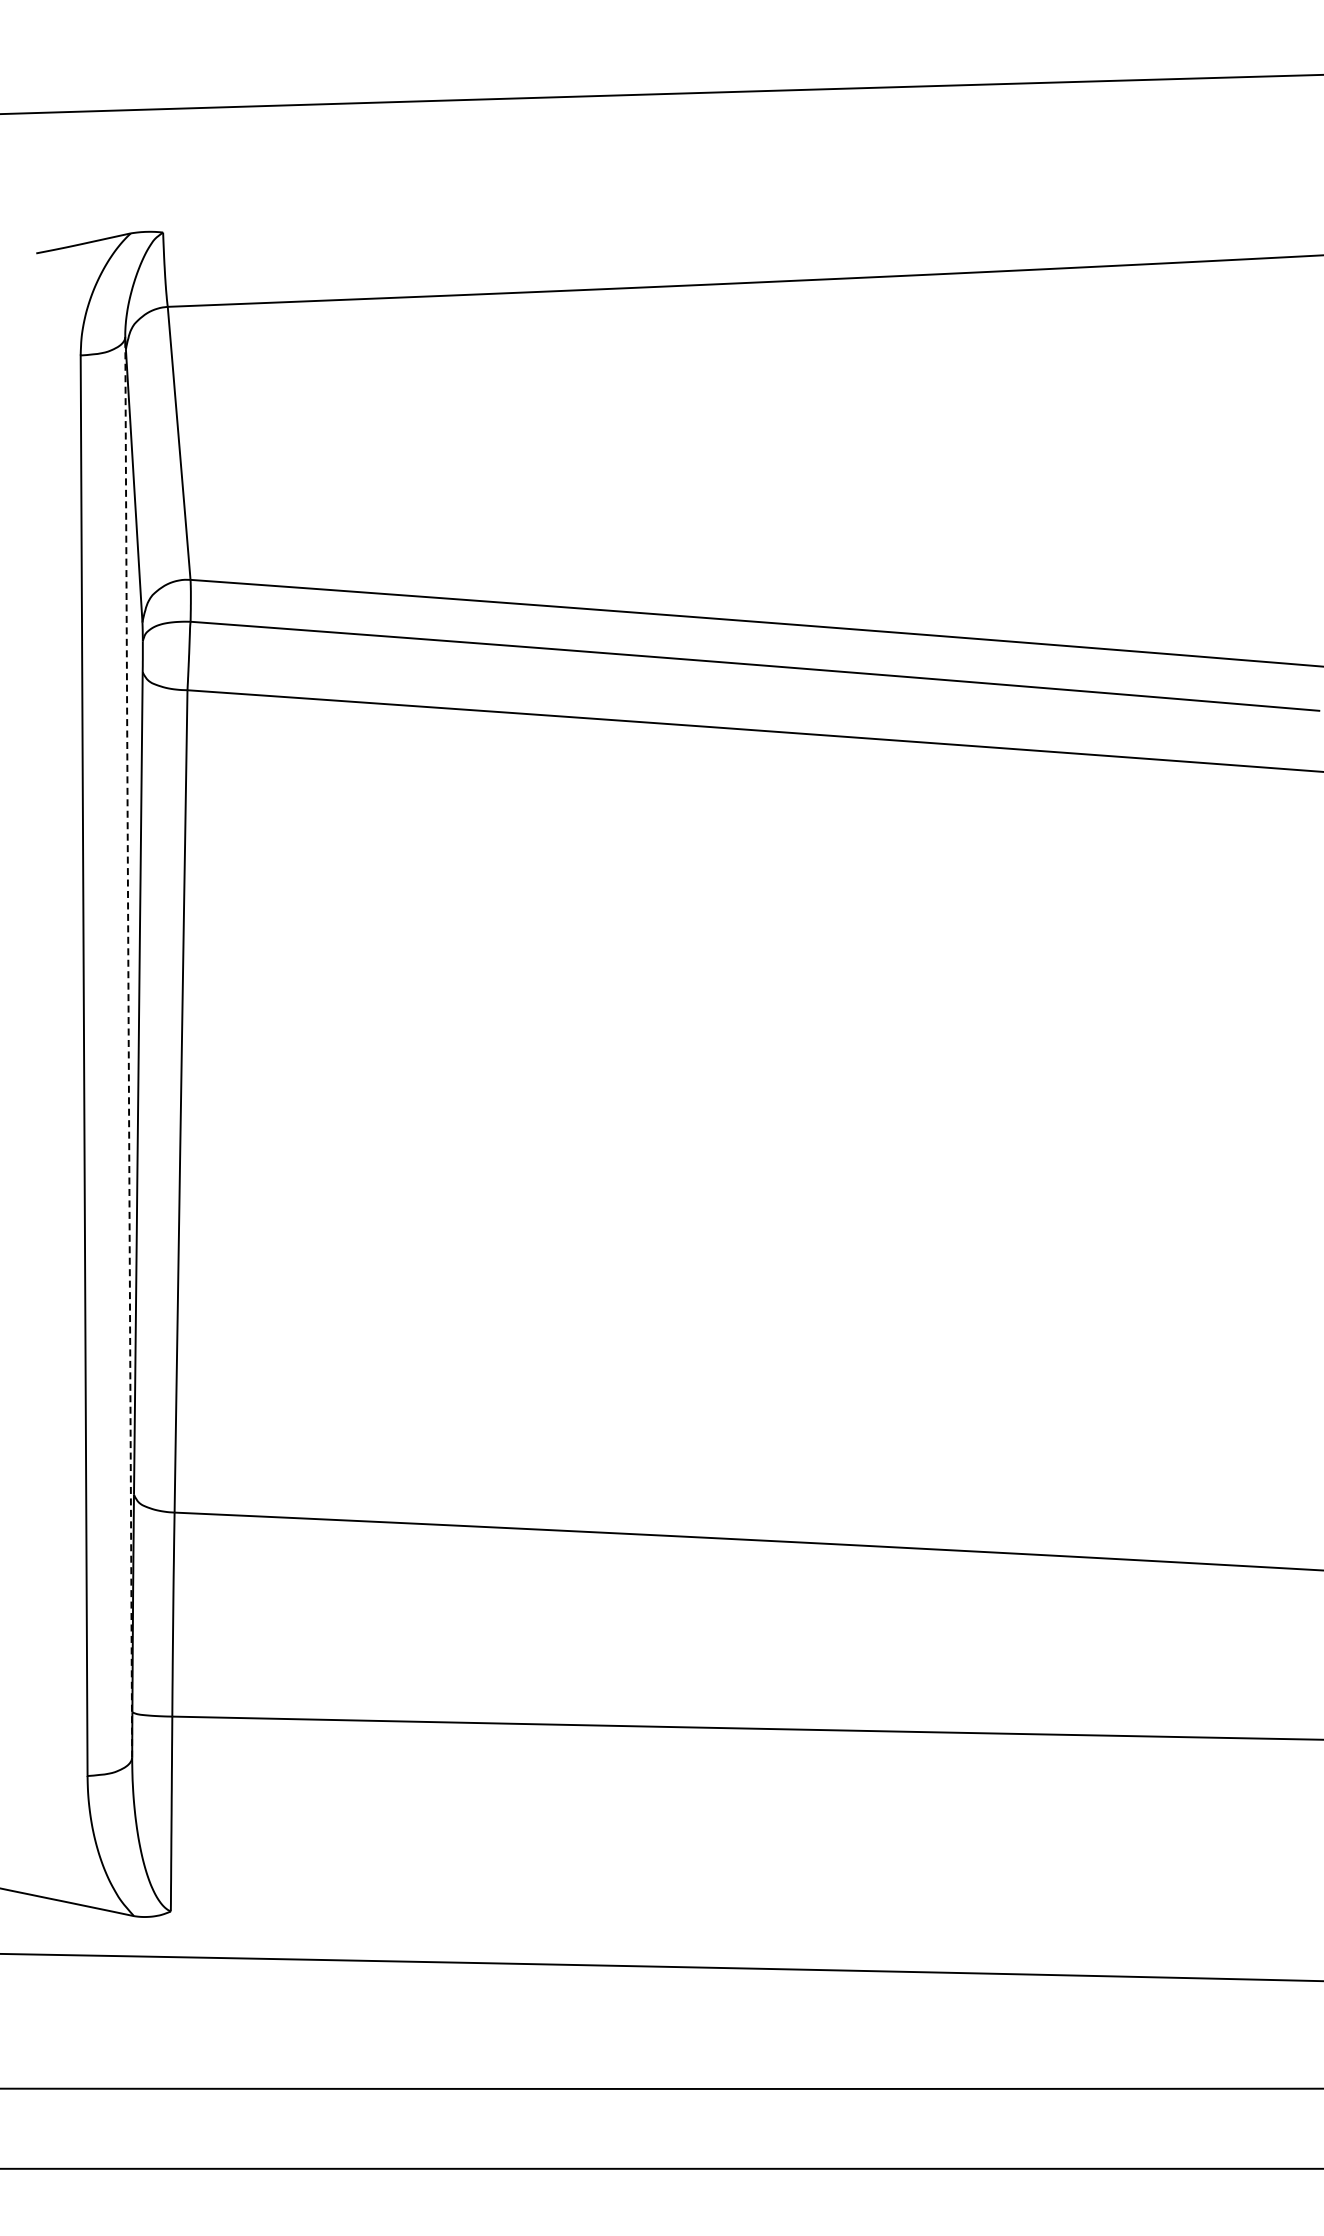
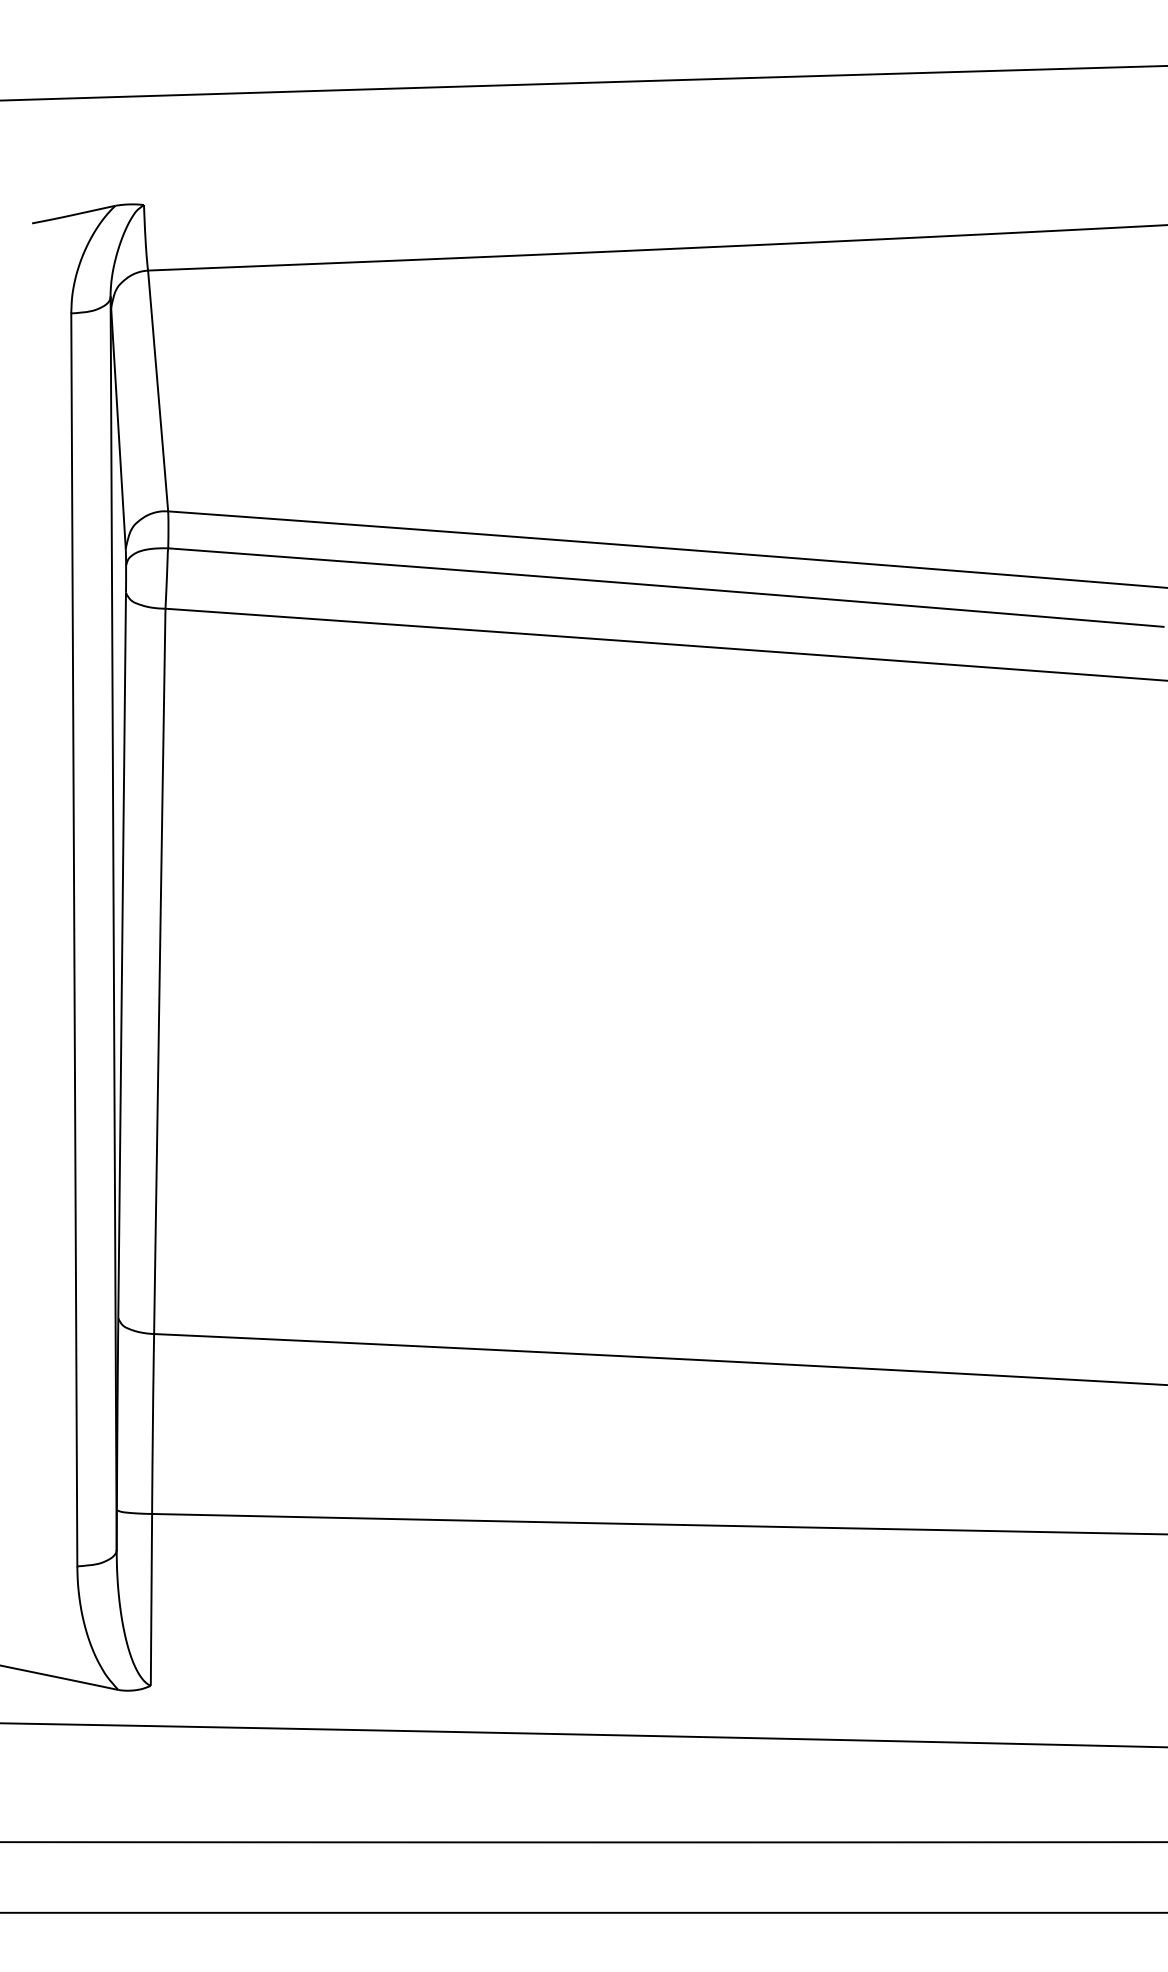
line: (128, 1046) -> (113, 922), dashed -> solid

